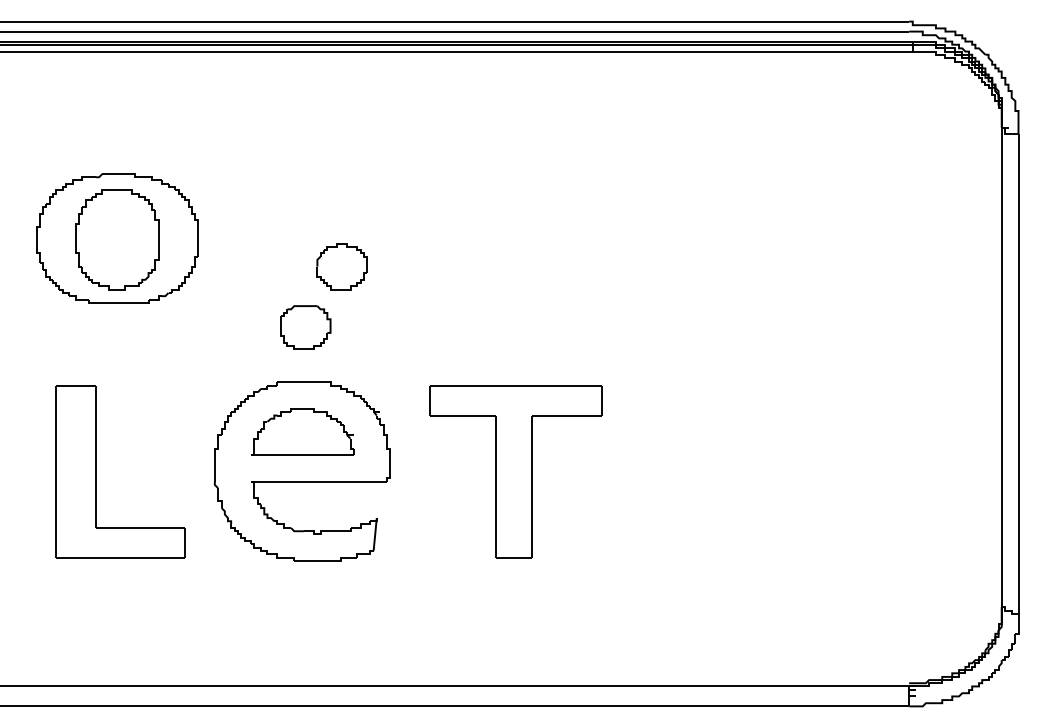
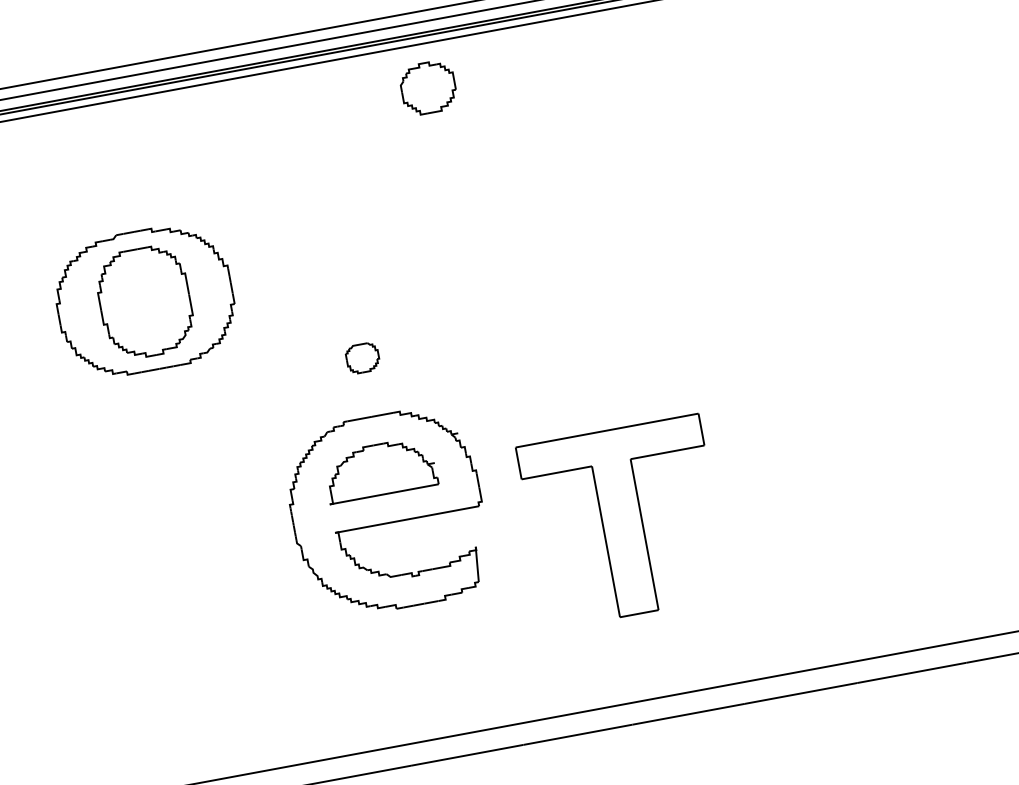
part: (341, 266) -> (427, 87), moved
part: (305, 327) -> (362, 358), size x0.6
part: (96, 471) -> (168, 552), removed
part: (515, 471) -> (623, 522), moved

